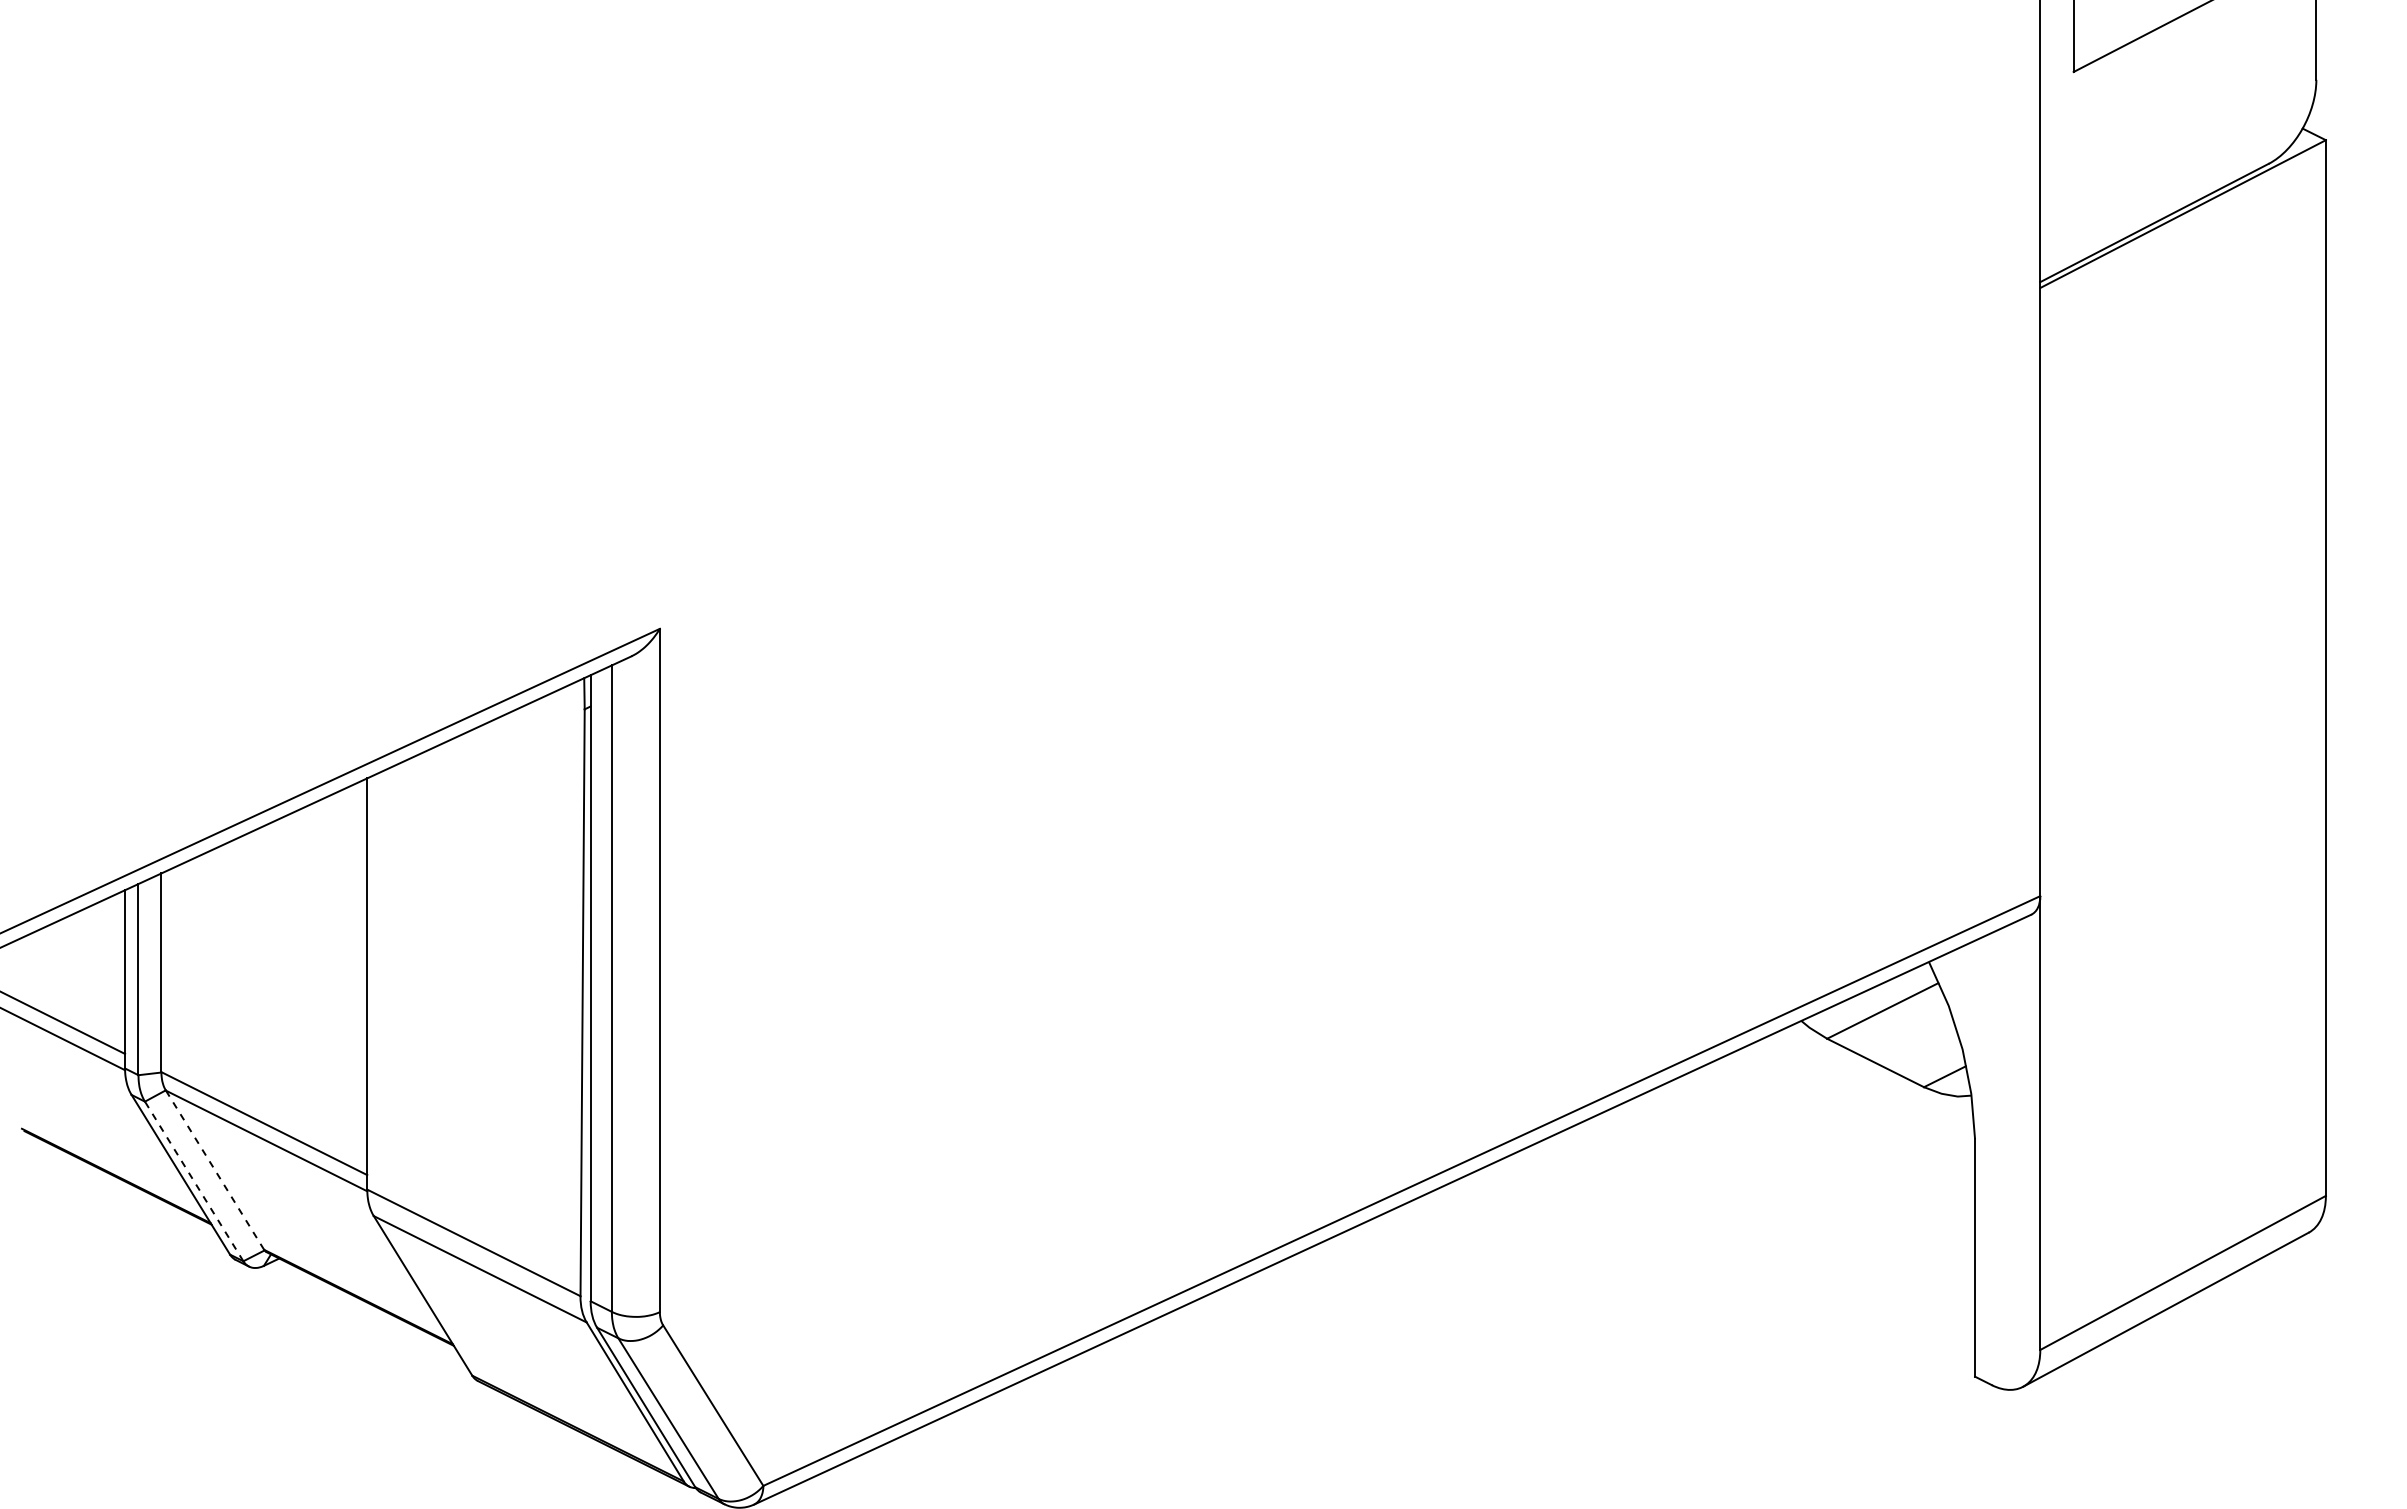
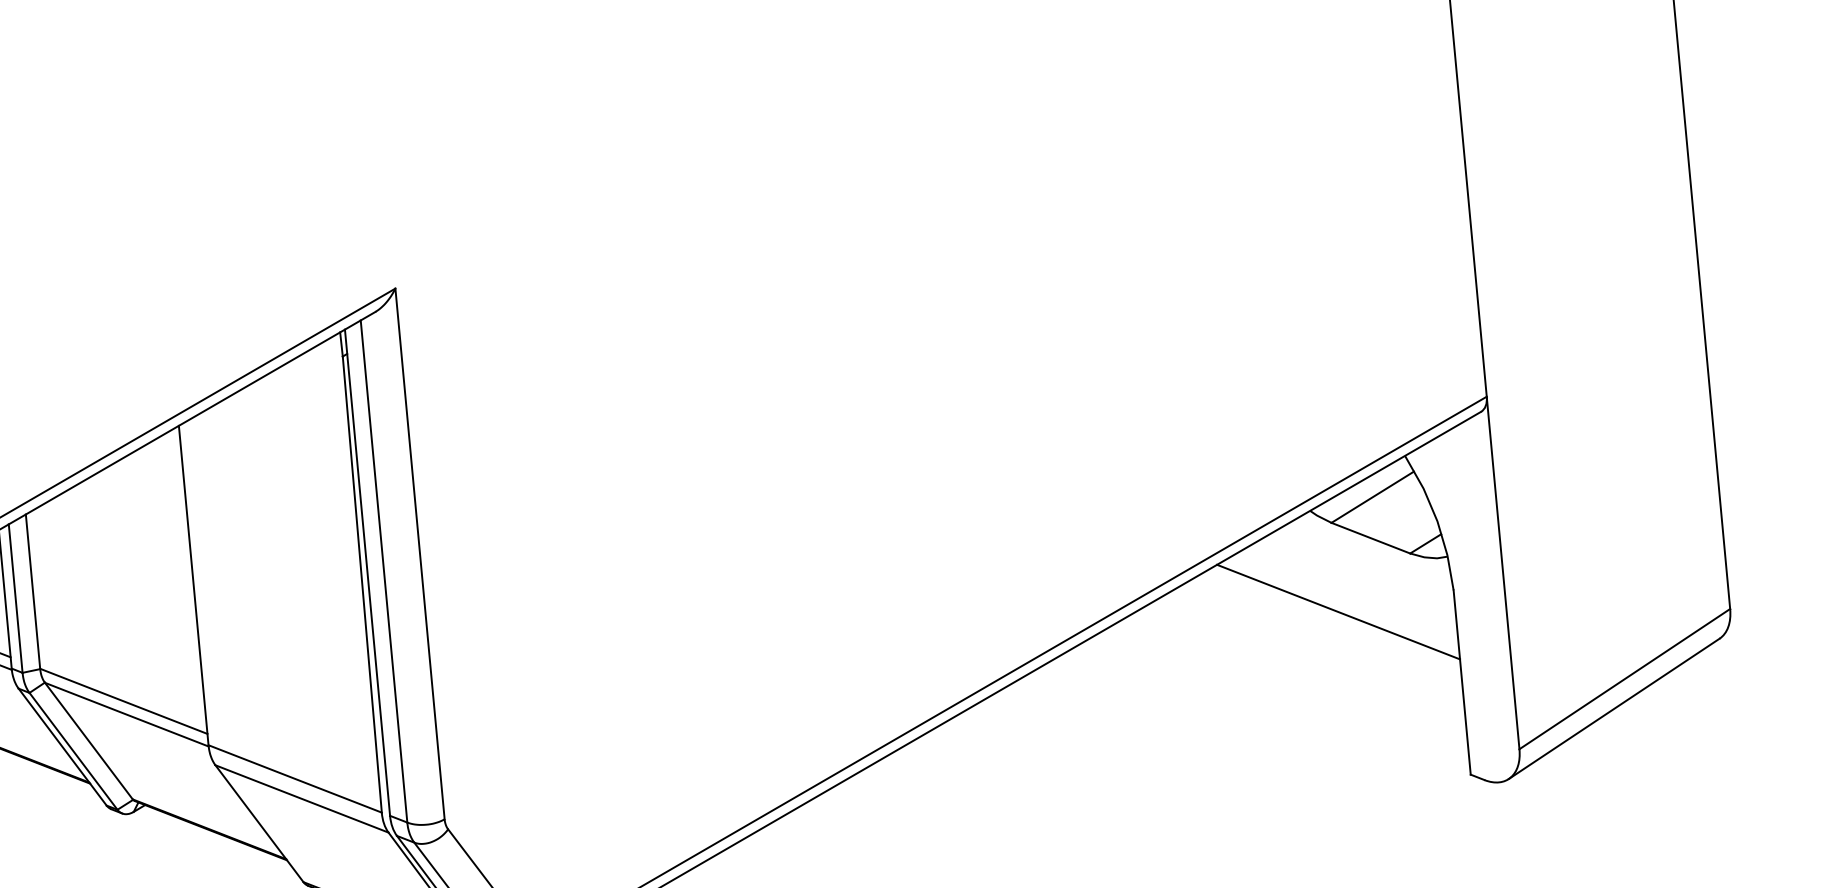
line: (1825, 1153) -> (1338, 612), added
line: (215, 1170) -> (89, 741), dashed -> solid
line: (194, 1181) -> (73, 751), dashed -> solid

